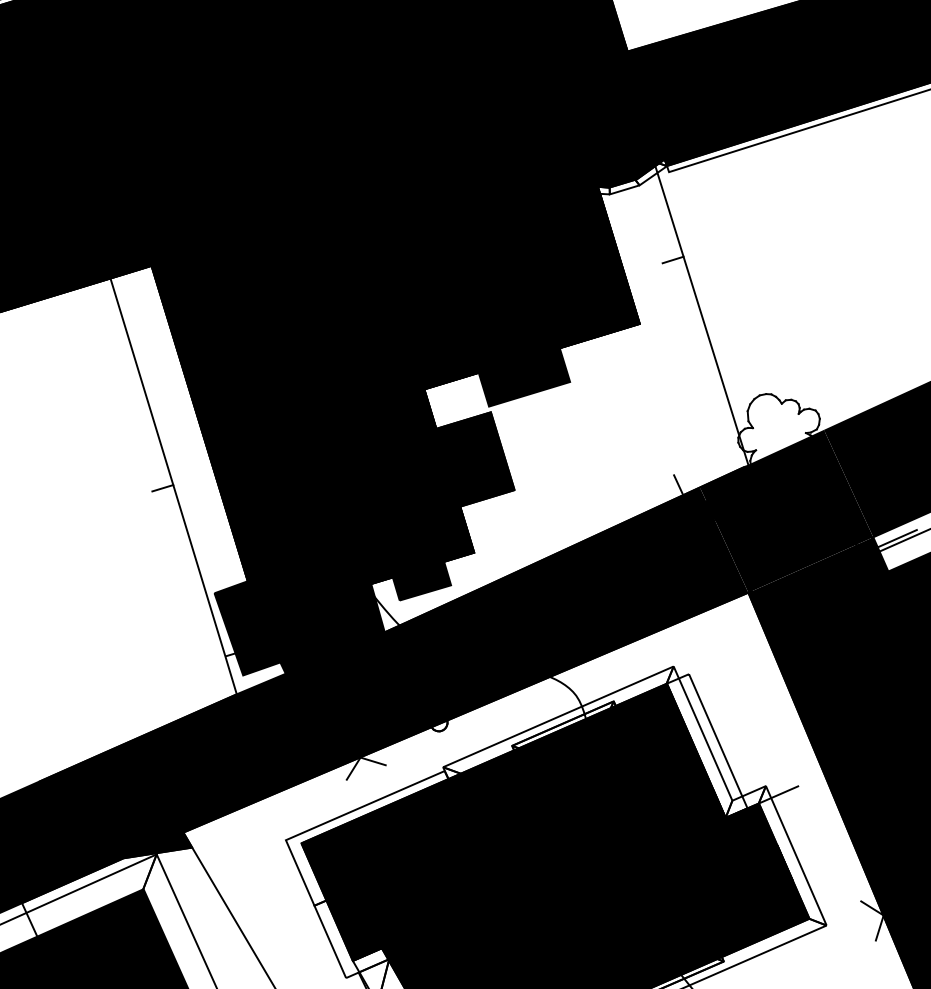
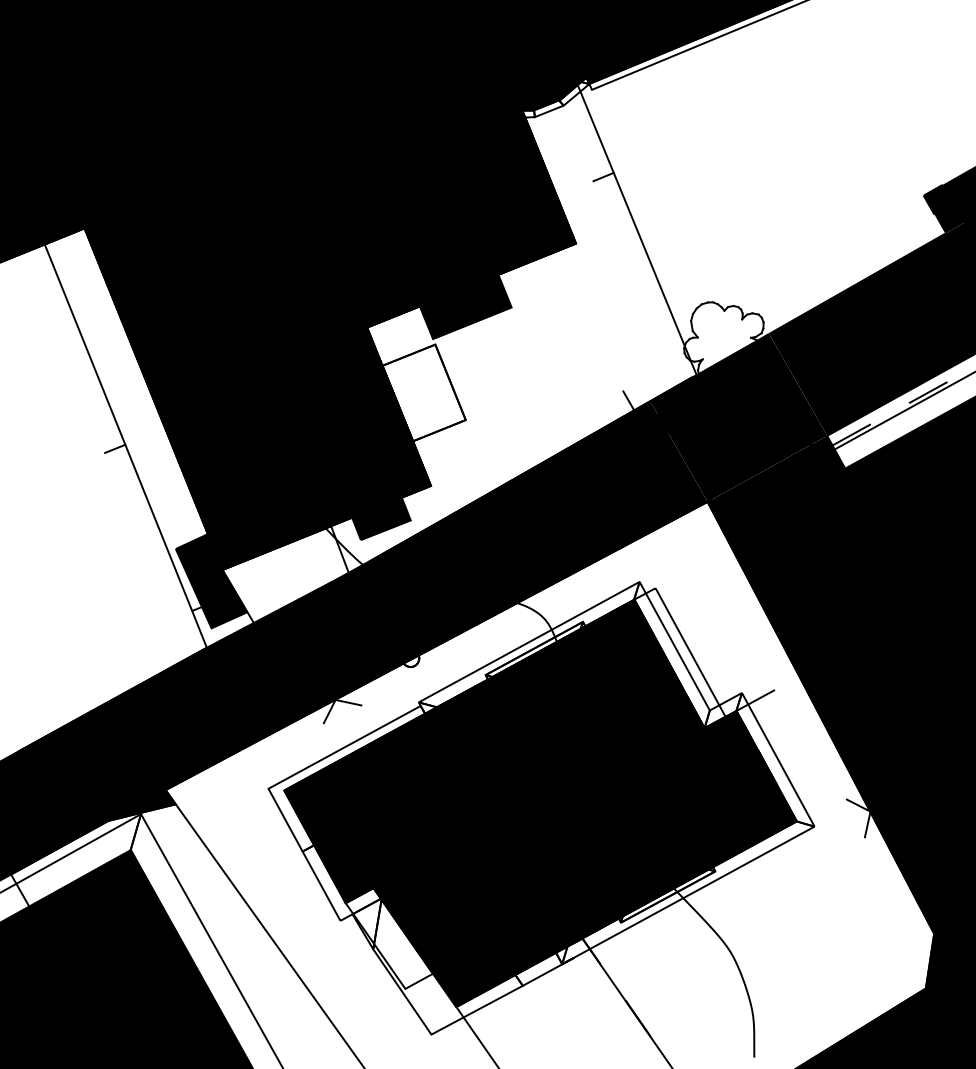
fill: (474, 458) -> (423, 392), removed
fill: (321, 629) -> (285, 575), removed

